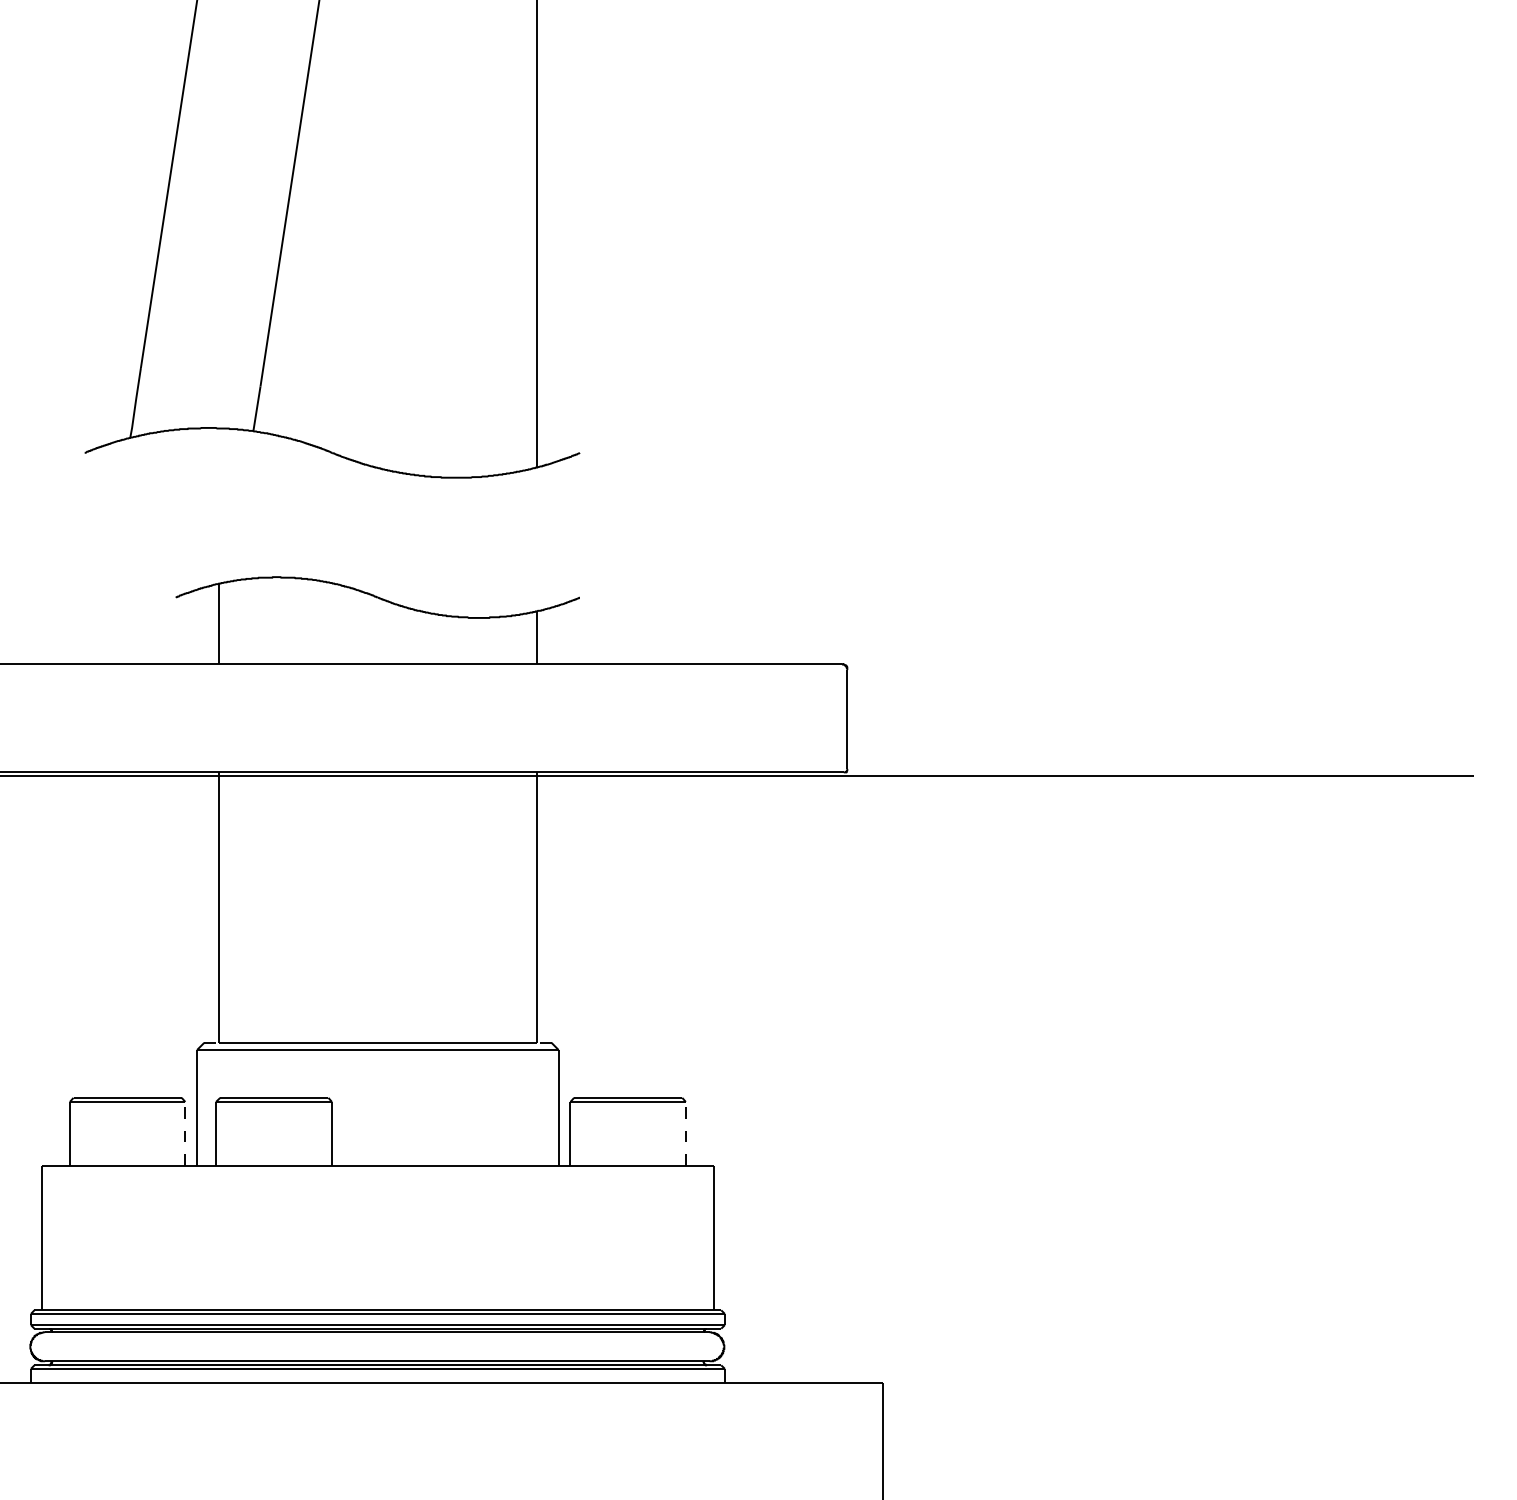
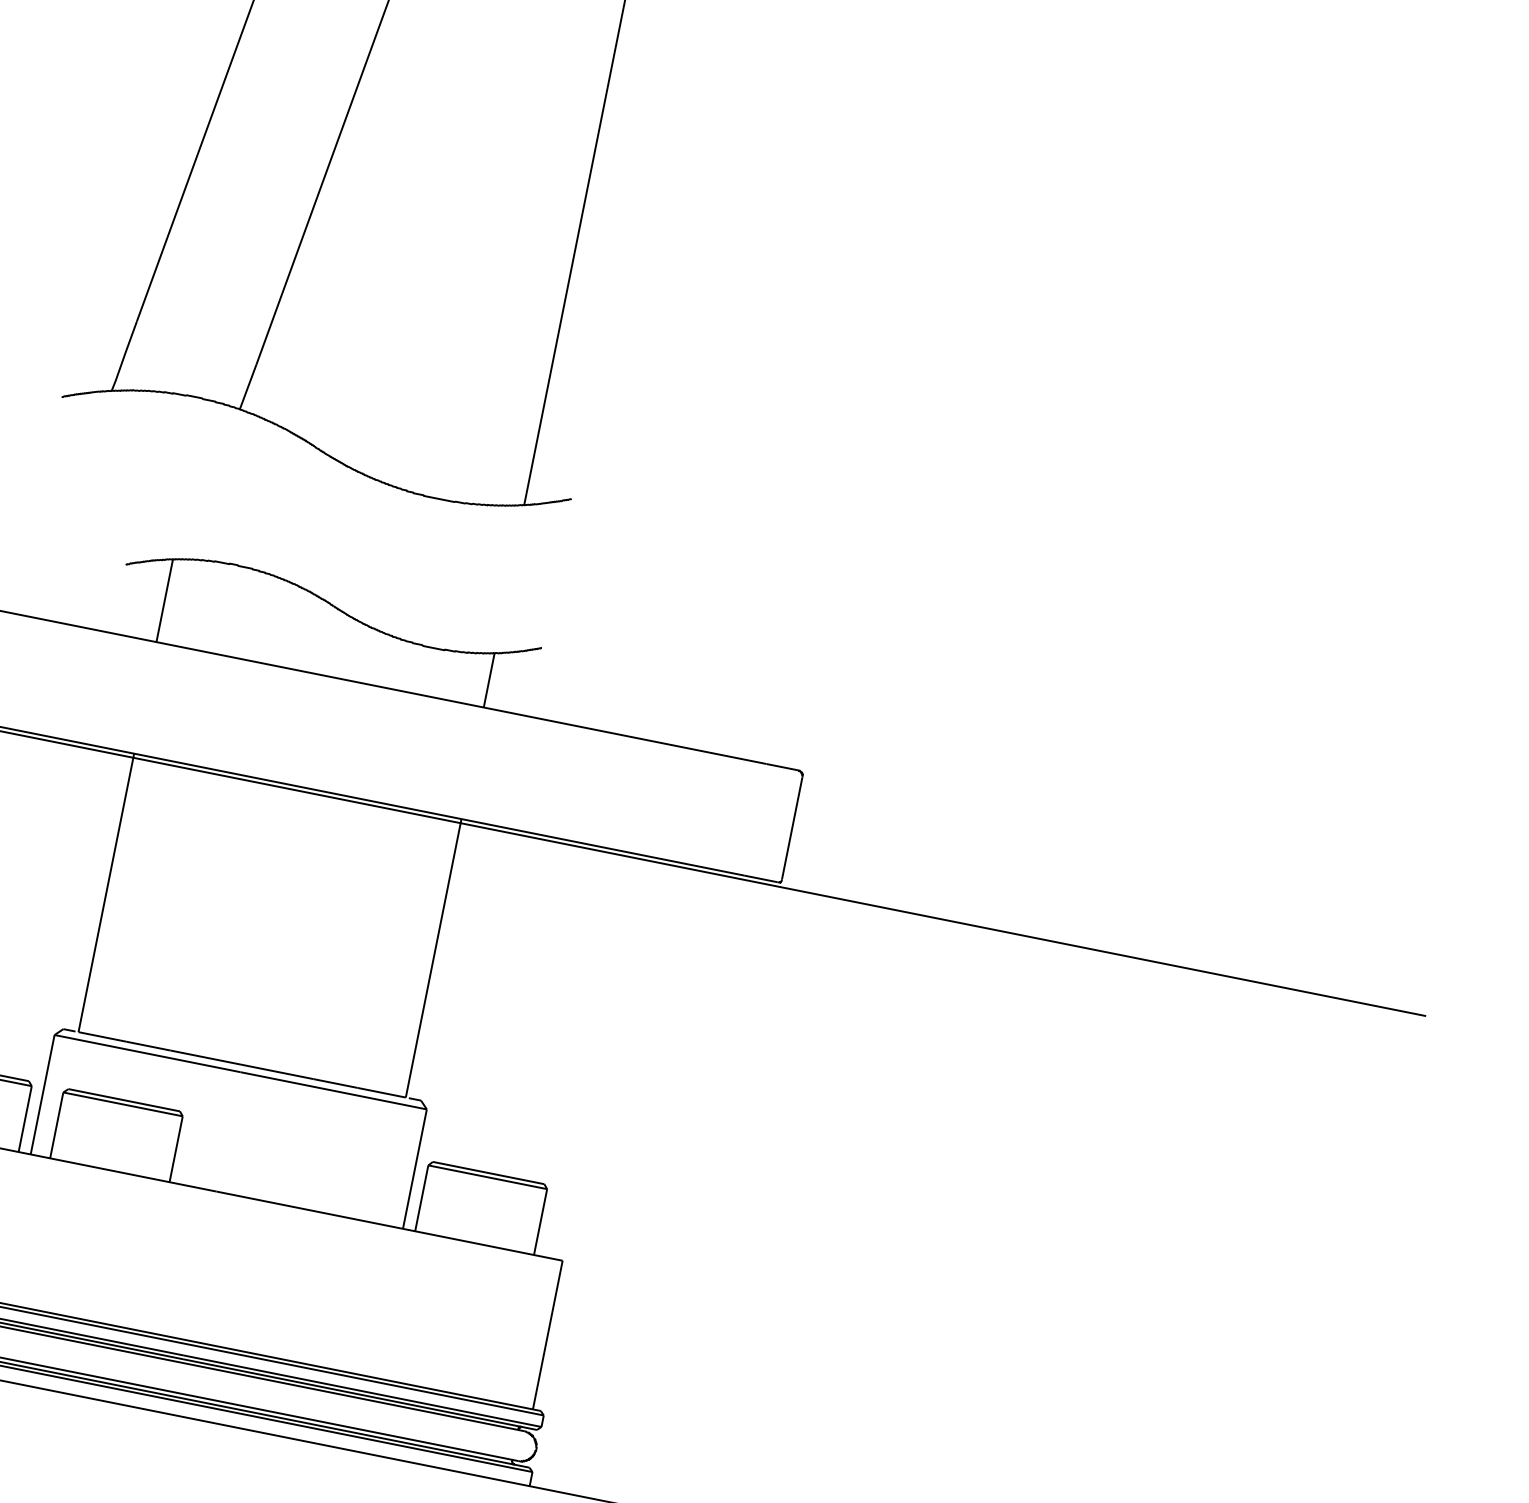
line: (185, 1133) -> (25, 1118), dashed -> solid
line: (685, 1133) -> (540, 1221), dashed -> solid

